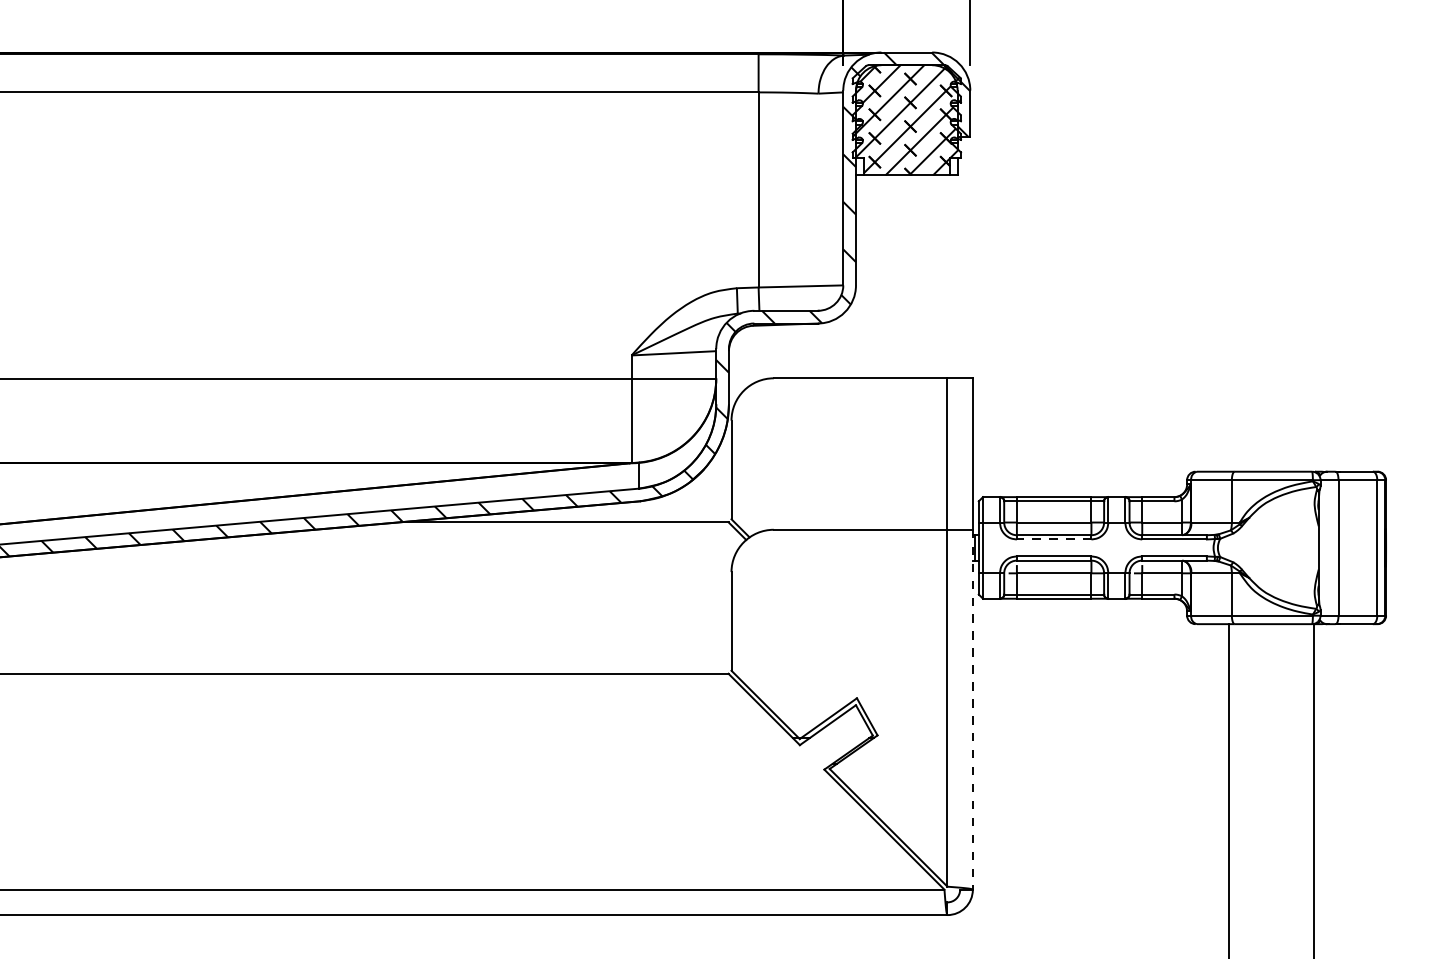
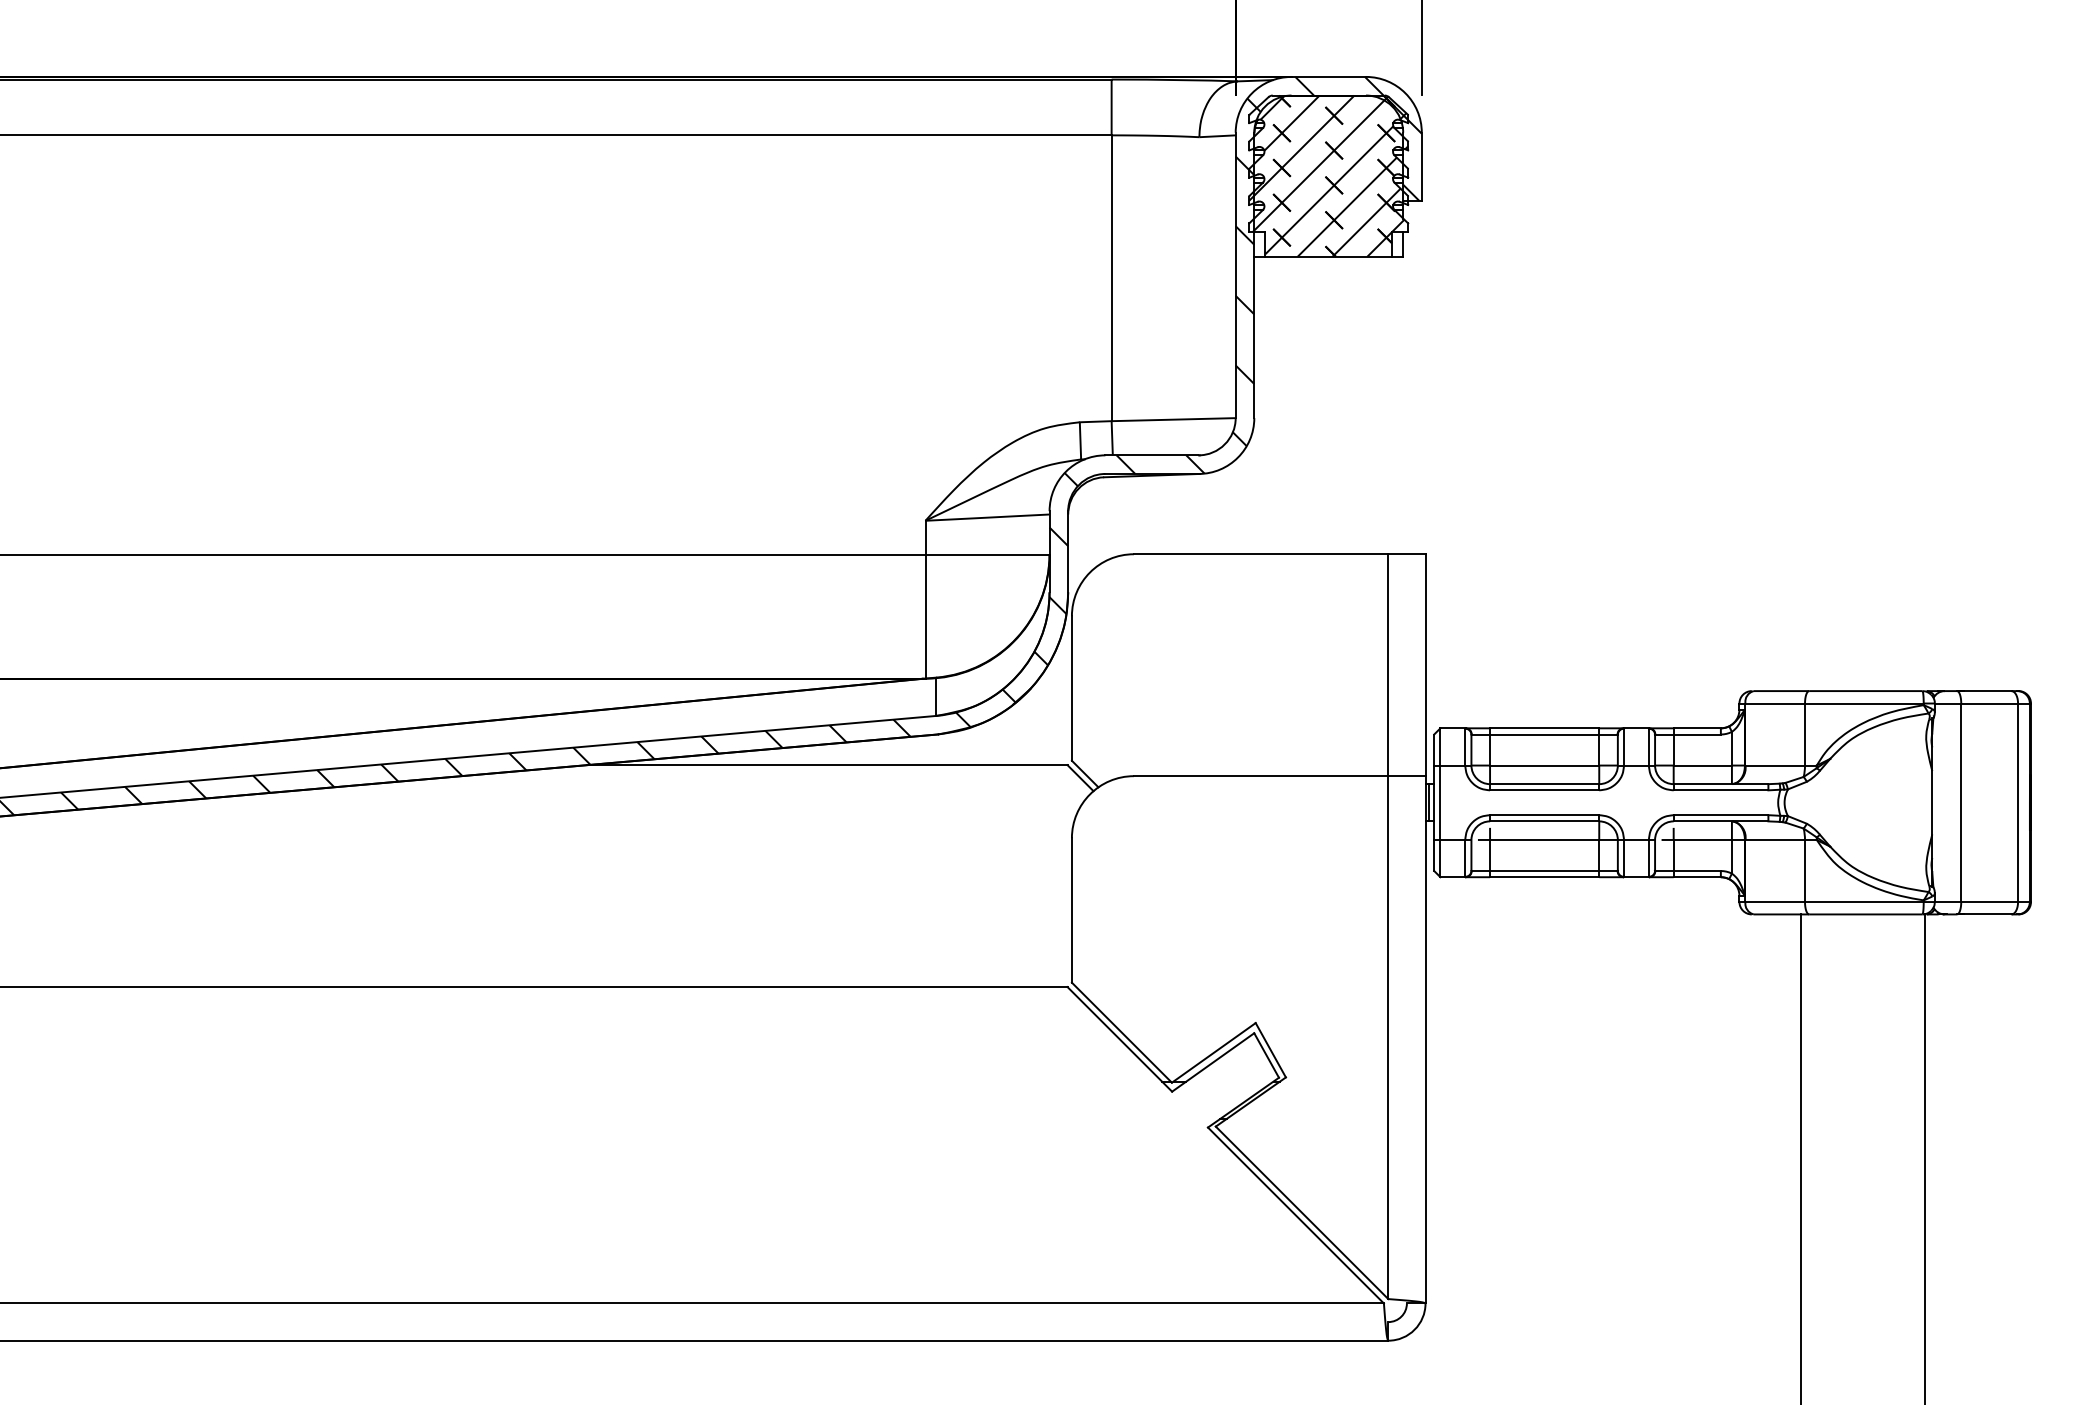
line: (1053, 539) -> (1543, 790), dashed -> solid
line: (972, 709) -> (1424, 1039), dashed -> solid

